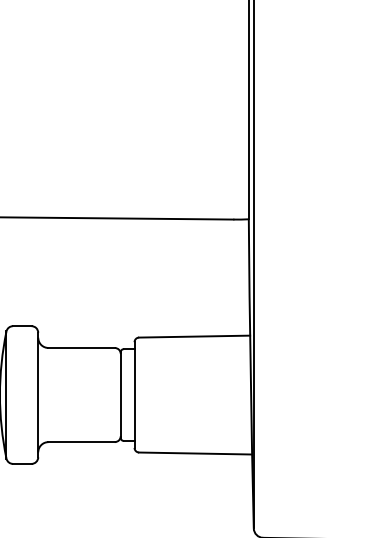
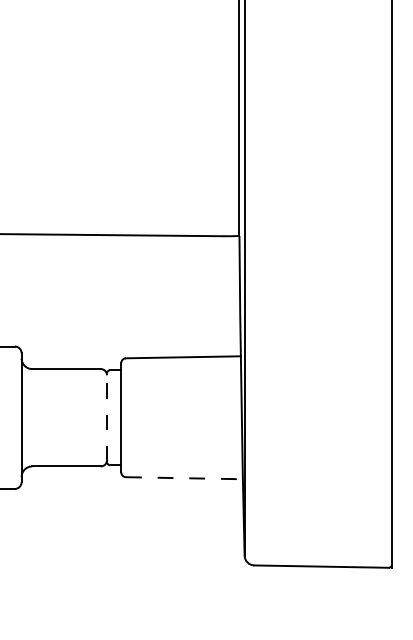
line: (121, 394) -> (107, 417), solid -> dashed
line: (195, 453) -> (184, 478), solid -> dashed

